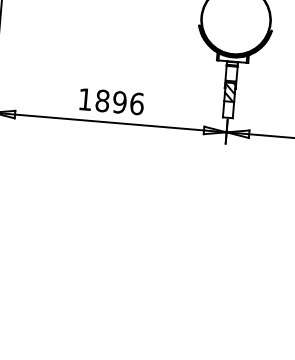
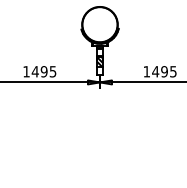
text: (118, 101) -> (43, 71), 1896 -> 1495

